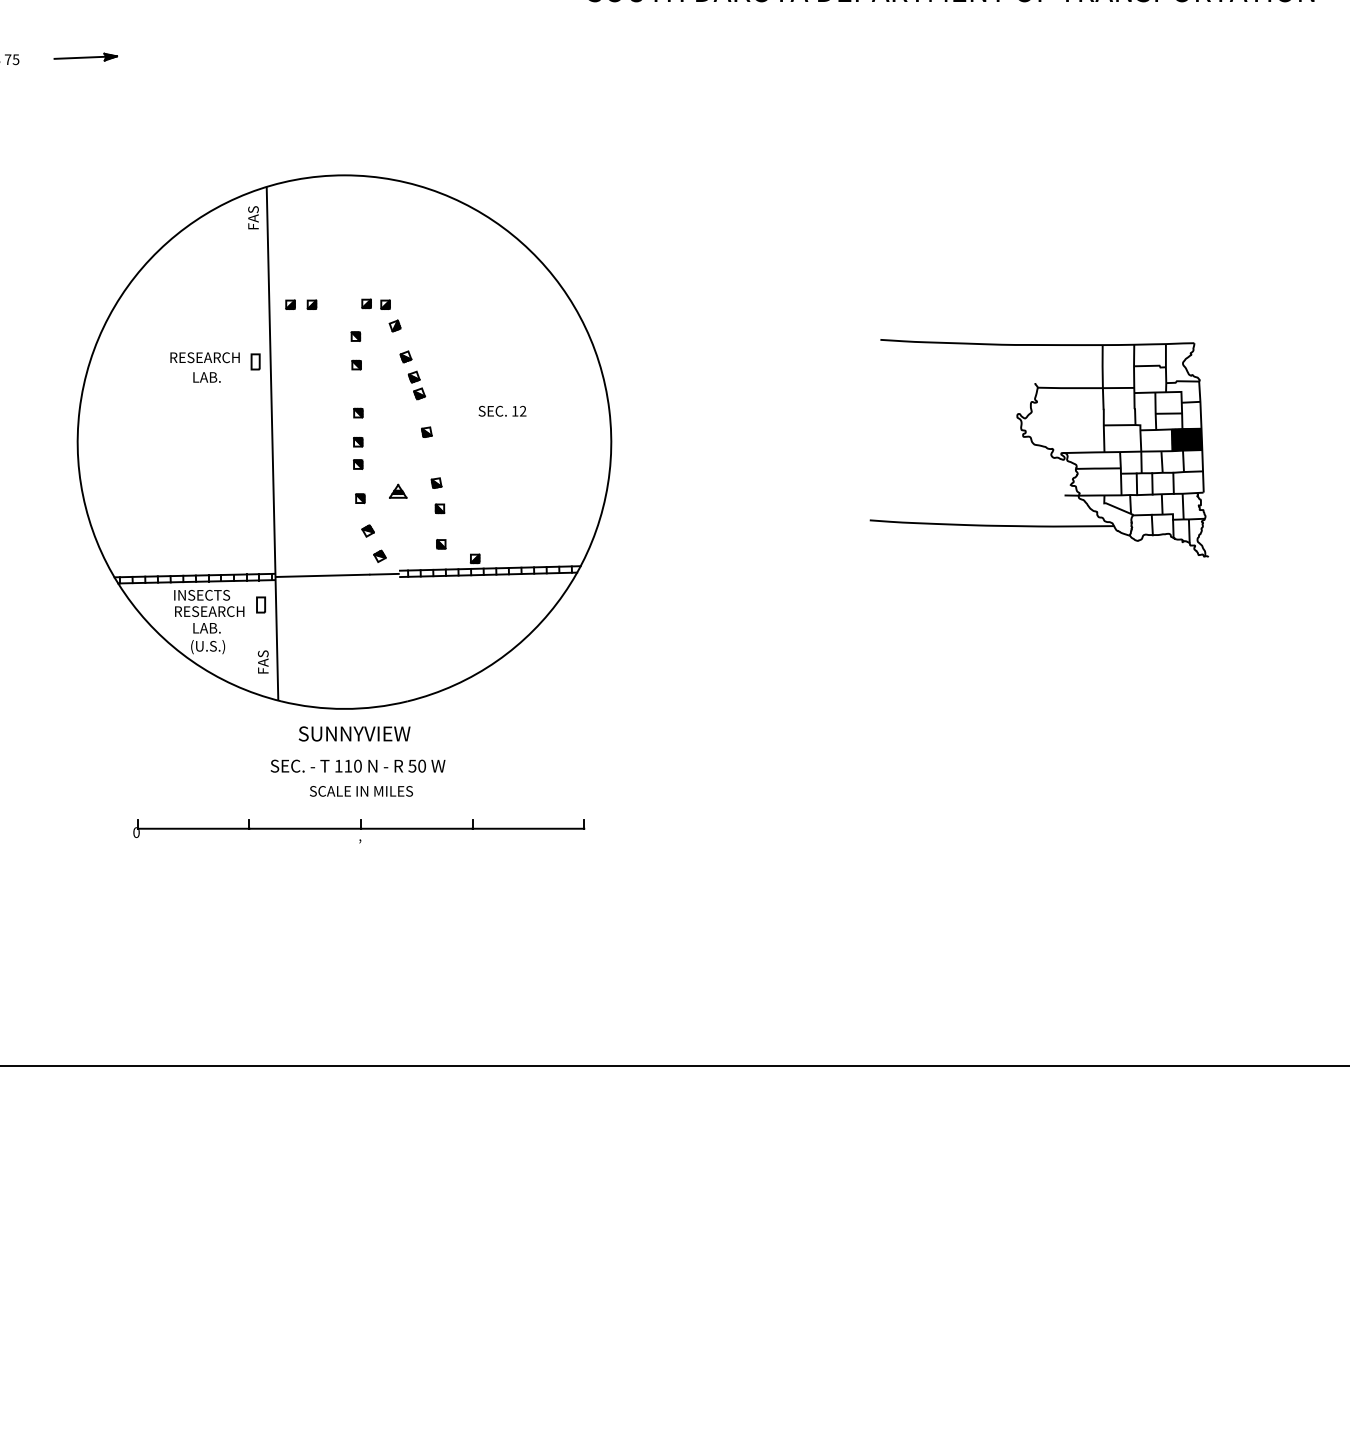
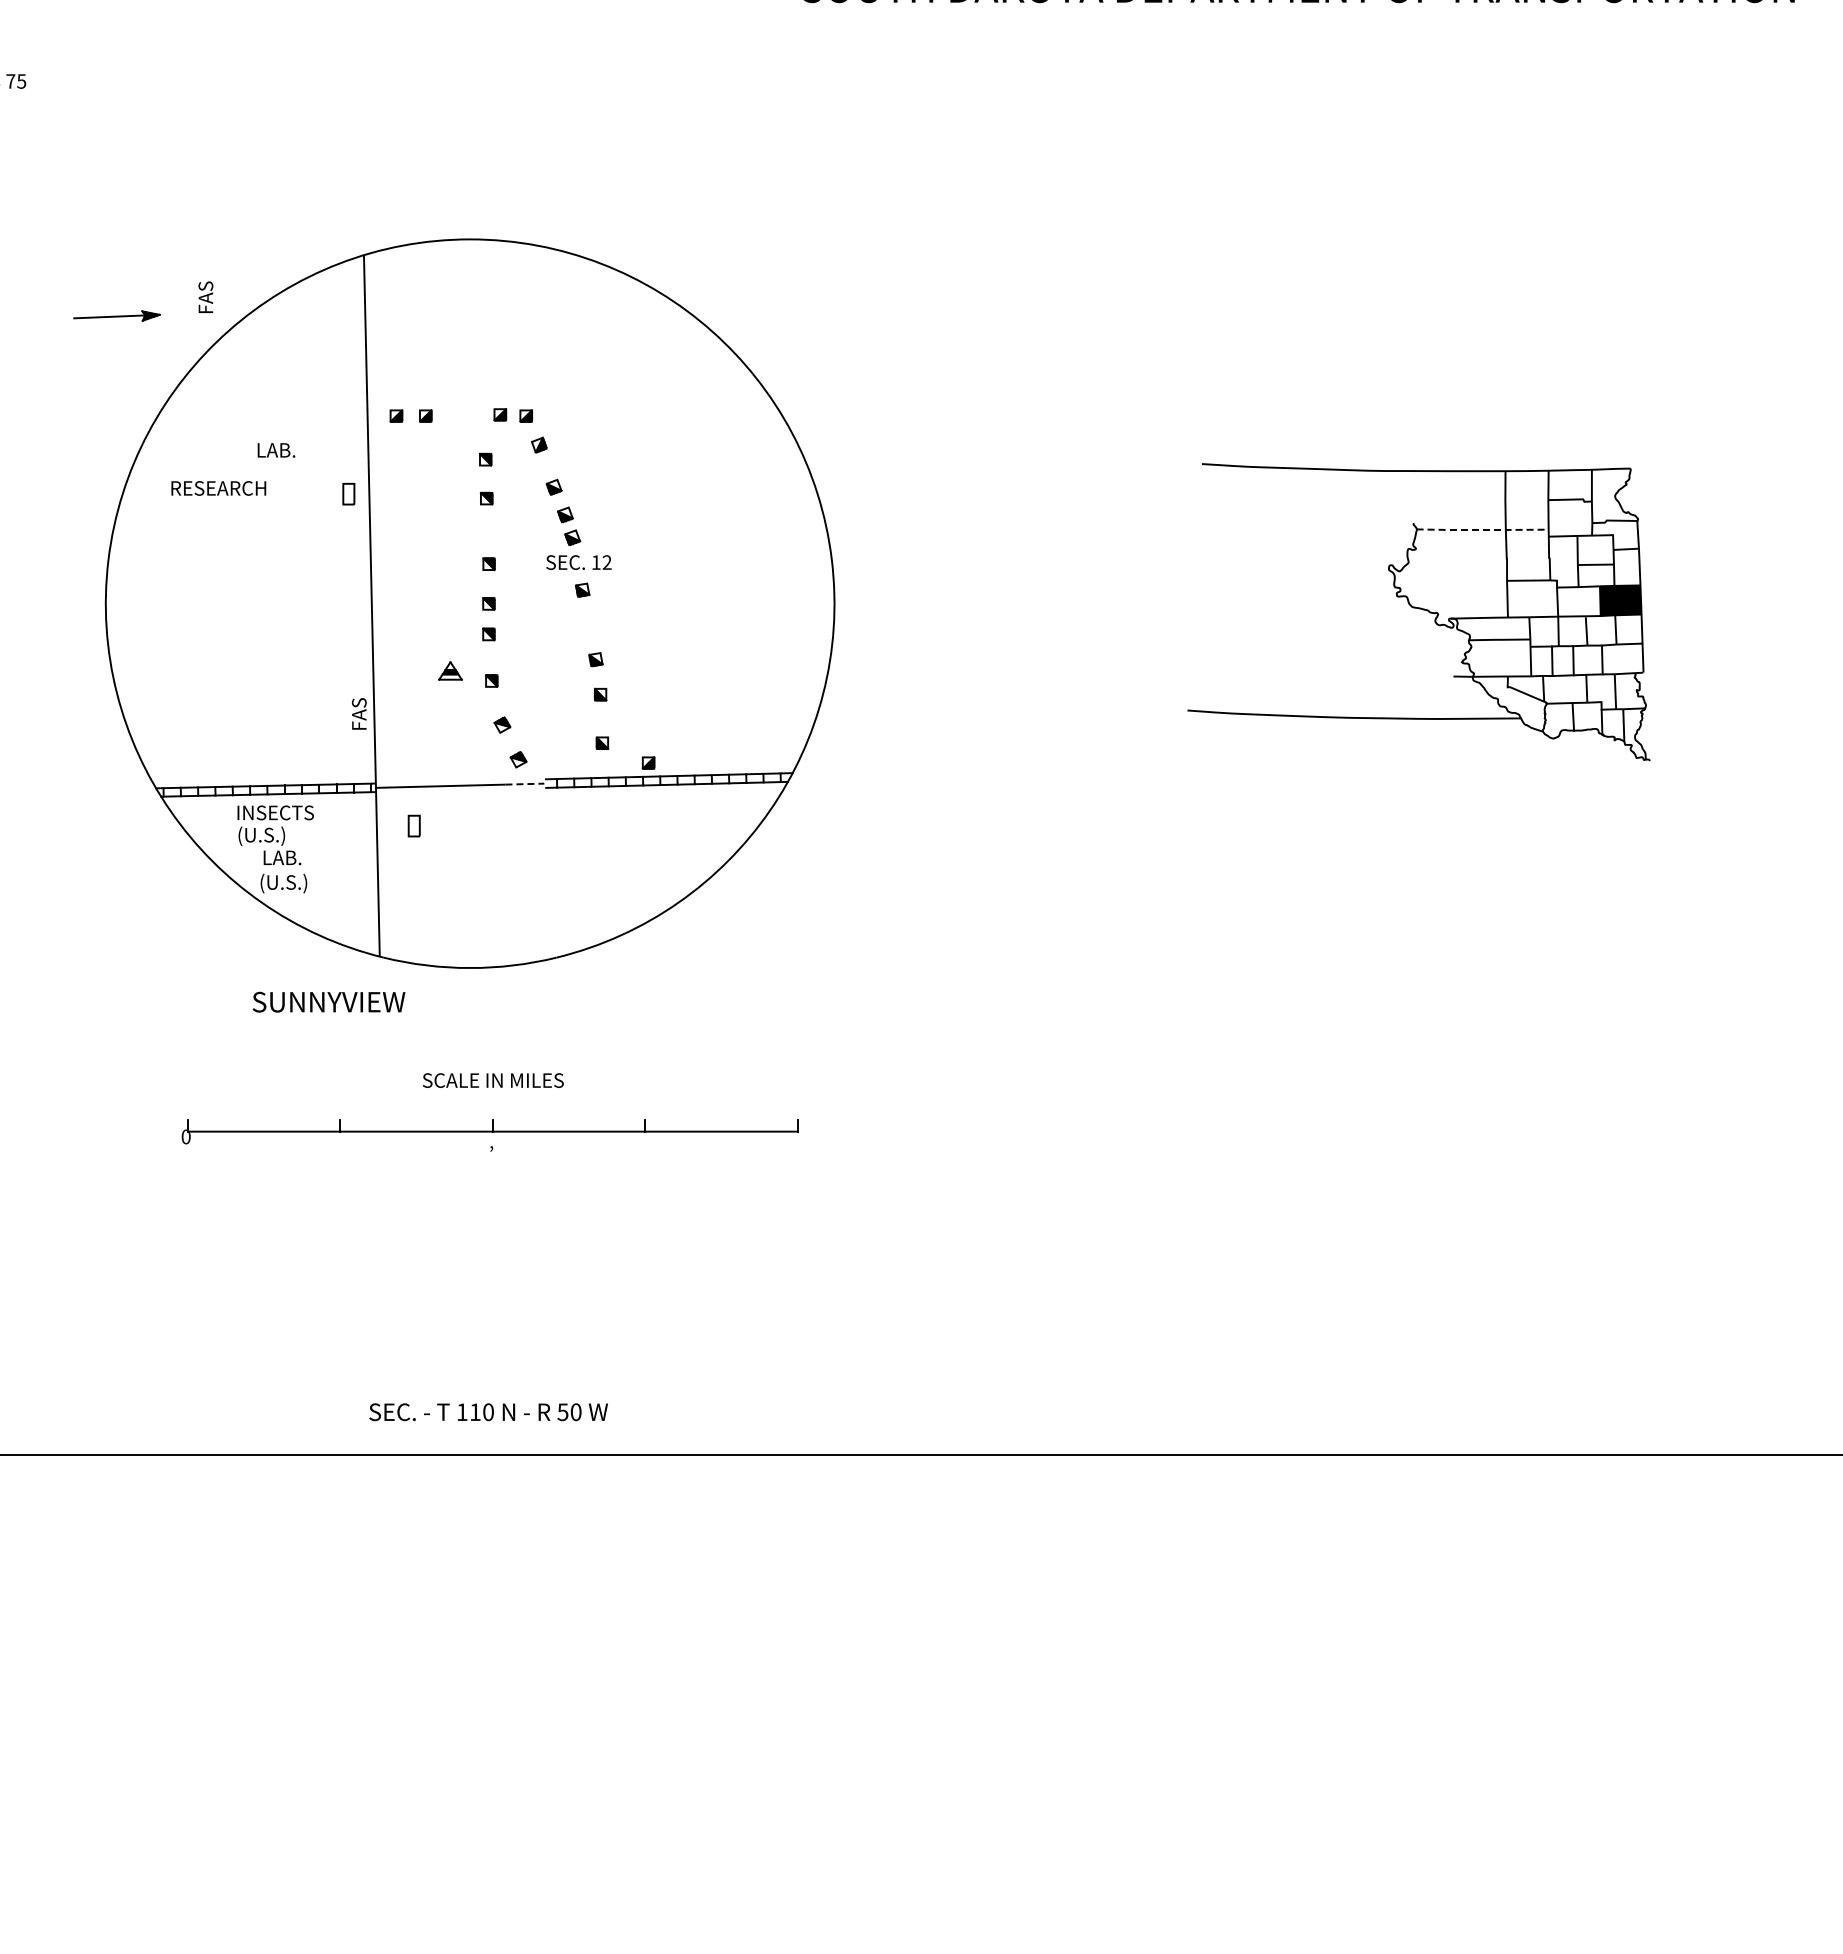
part: (85, 56) -> (116, 315), moved
text: (253, 217) -> (205, 296), moved
text: (204, 357) -> (218, 488), moved
text: (207, 377) -> (276, 450), moved
line: (1086, 388) -> (1483, 530), solid -> dashed
text: (502, 411) -> (578, 562), moved
part: (398, 491) -> (450, 670), moved
line: (385, 574) -> (525, 784), solid -> dashed
part: (260, 604) -> (413, 825), moved
text: (209, 611) -> (285, 835), RESEARCH -> (U.S.)
text: (263, 661) -> (359, 713), moved
text: (354, 733) -> (328, 1001), moved
text: (357, 766) -> (488, 1412), moved

